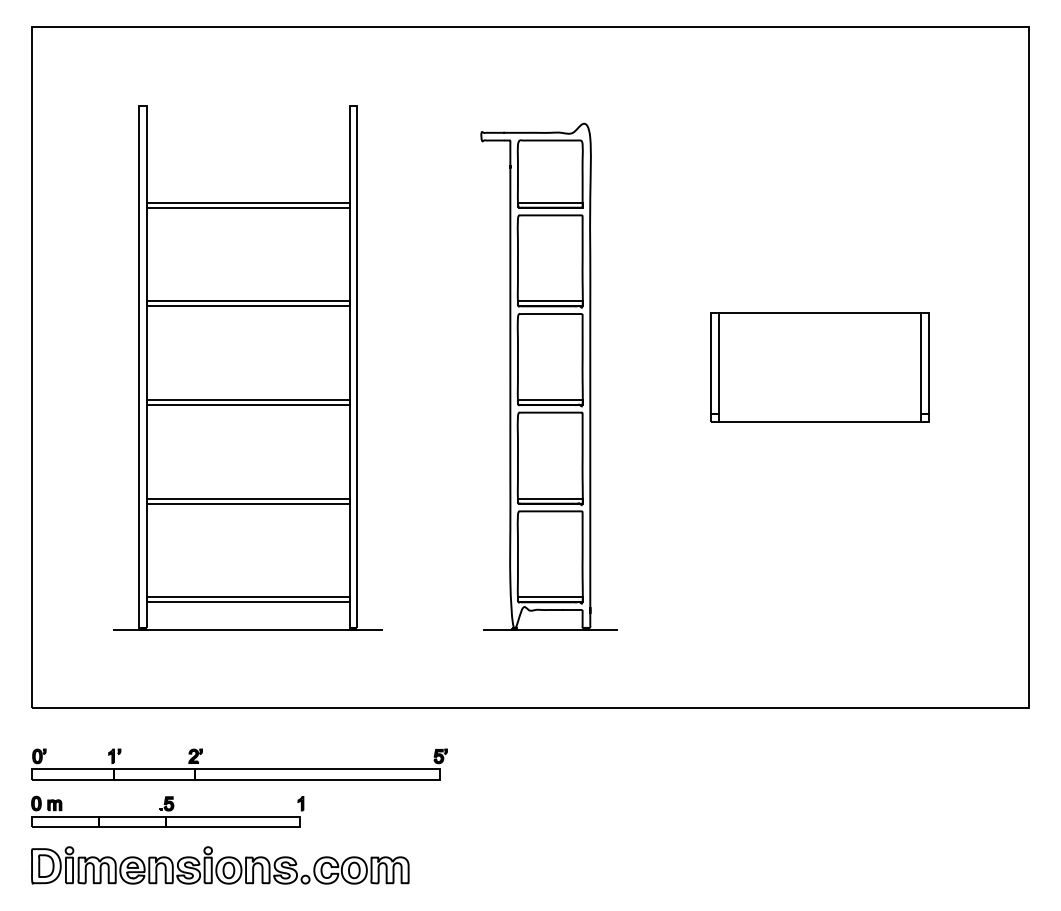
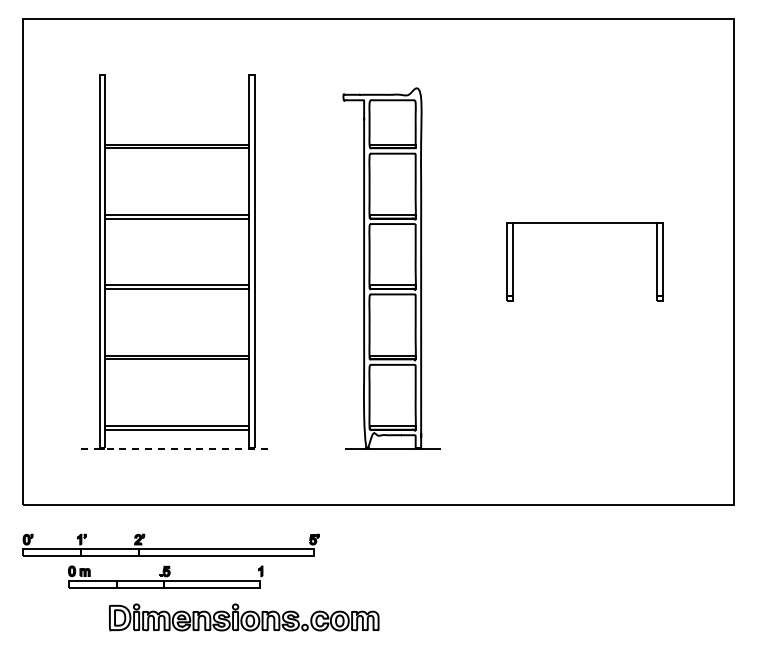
line: (819, 422) -> (584, 301), removed
line: (248, 630) -> (177, 449), solid -> dashed
part: (167, 810) -> (165, 576), moved
part: (219, 865) -> (243, 617), moved

